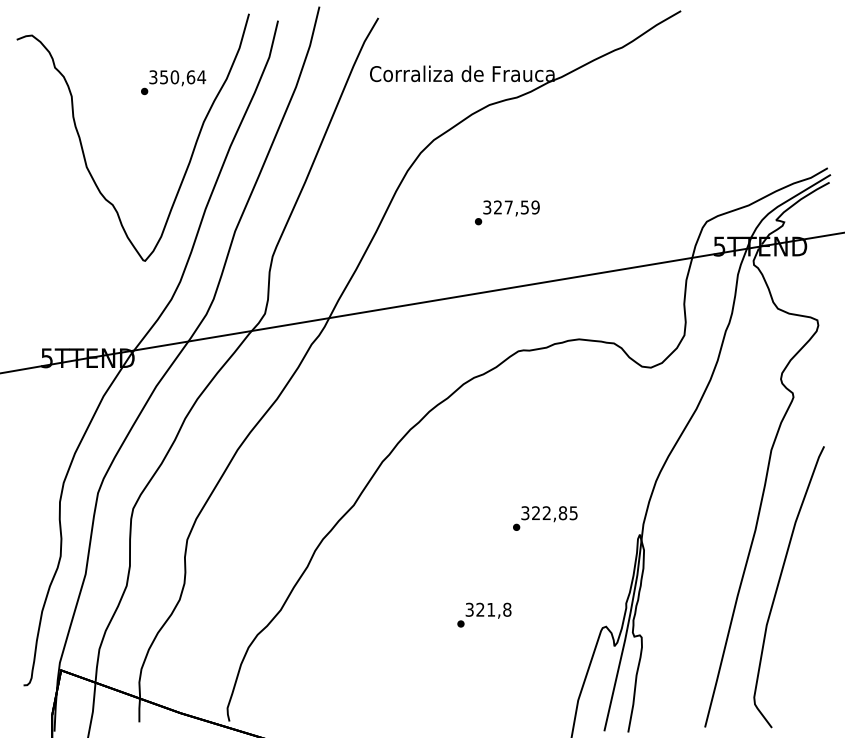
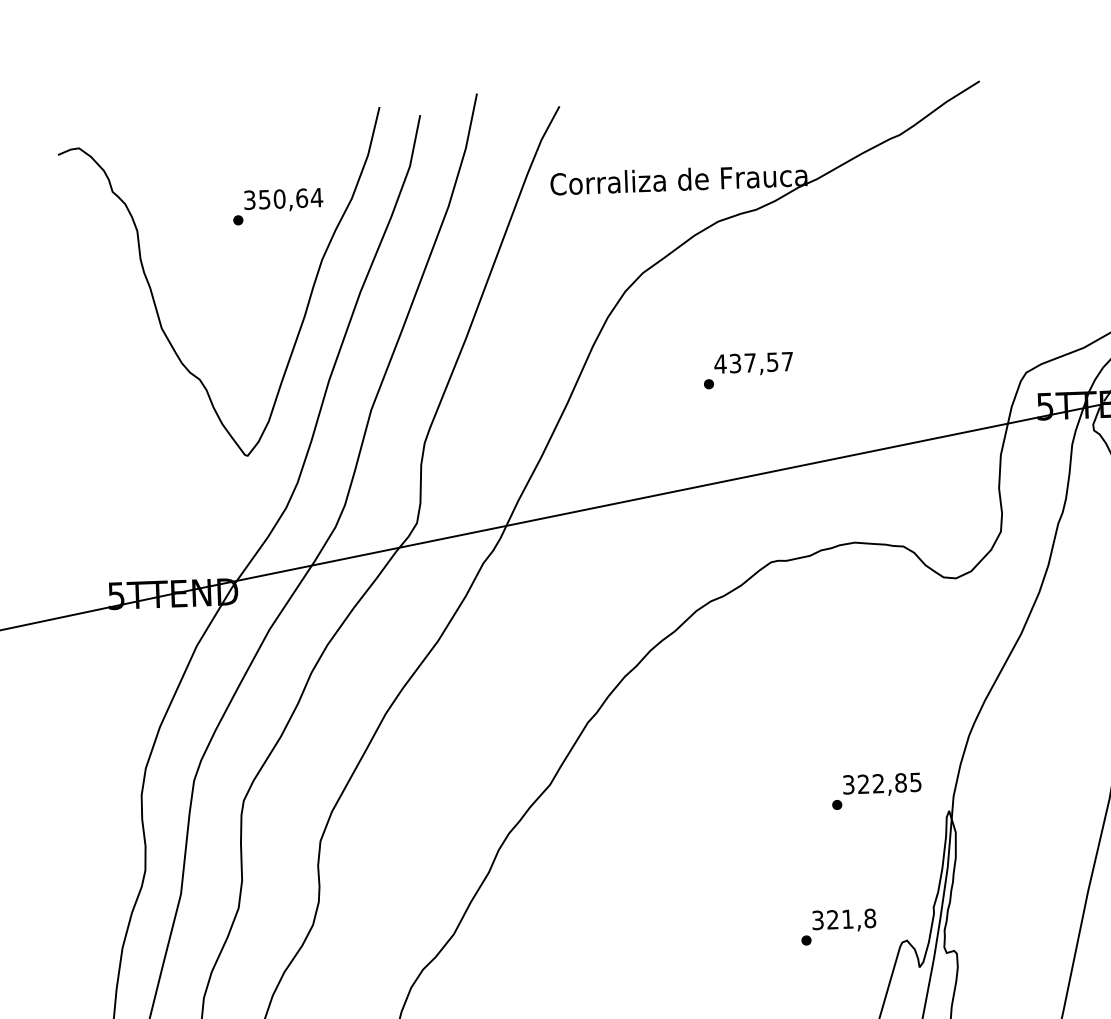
text: (510, 207) -> (752, 362), 327,59 -> 437,57
text: (545, 518) -> (876, 791), moved
text: (484, 614) -> (838, 926), moved

